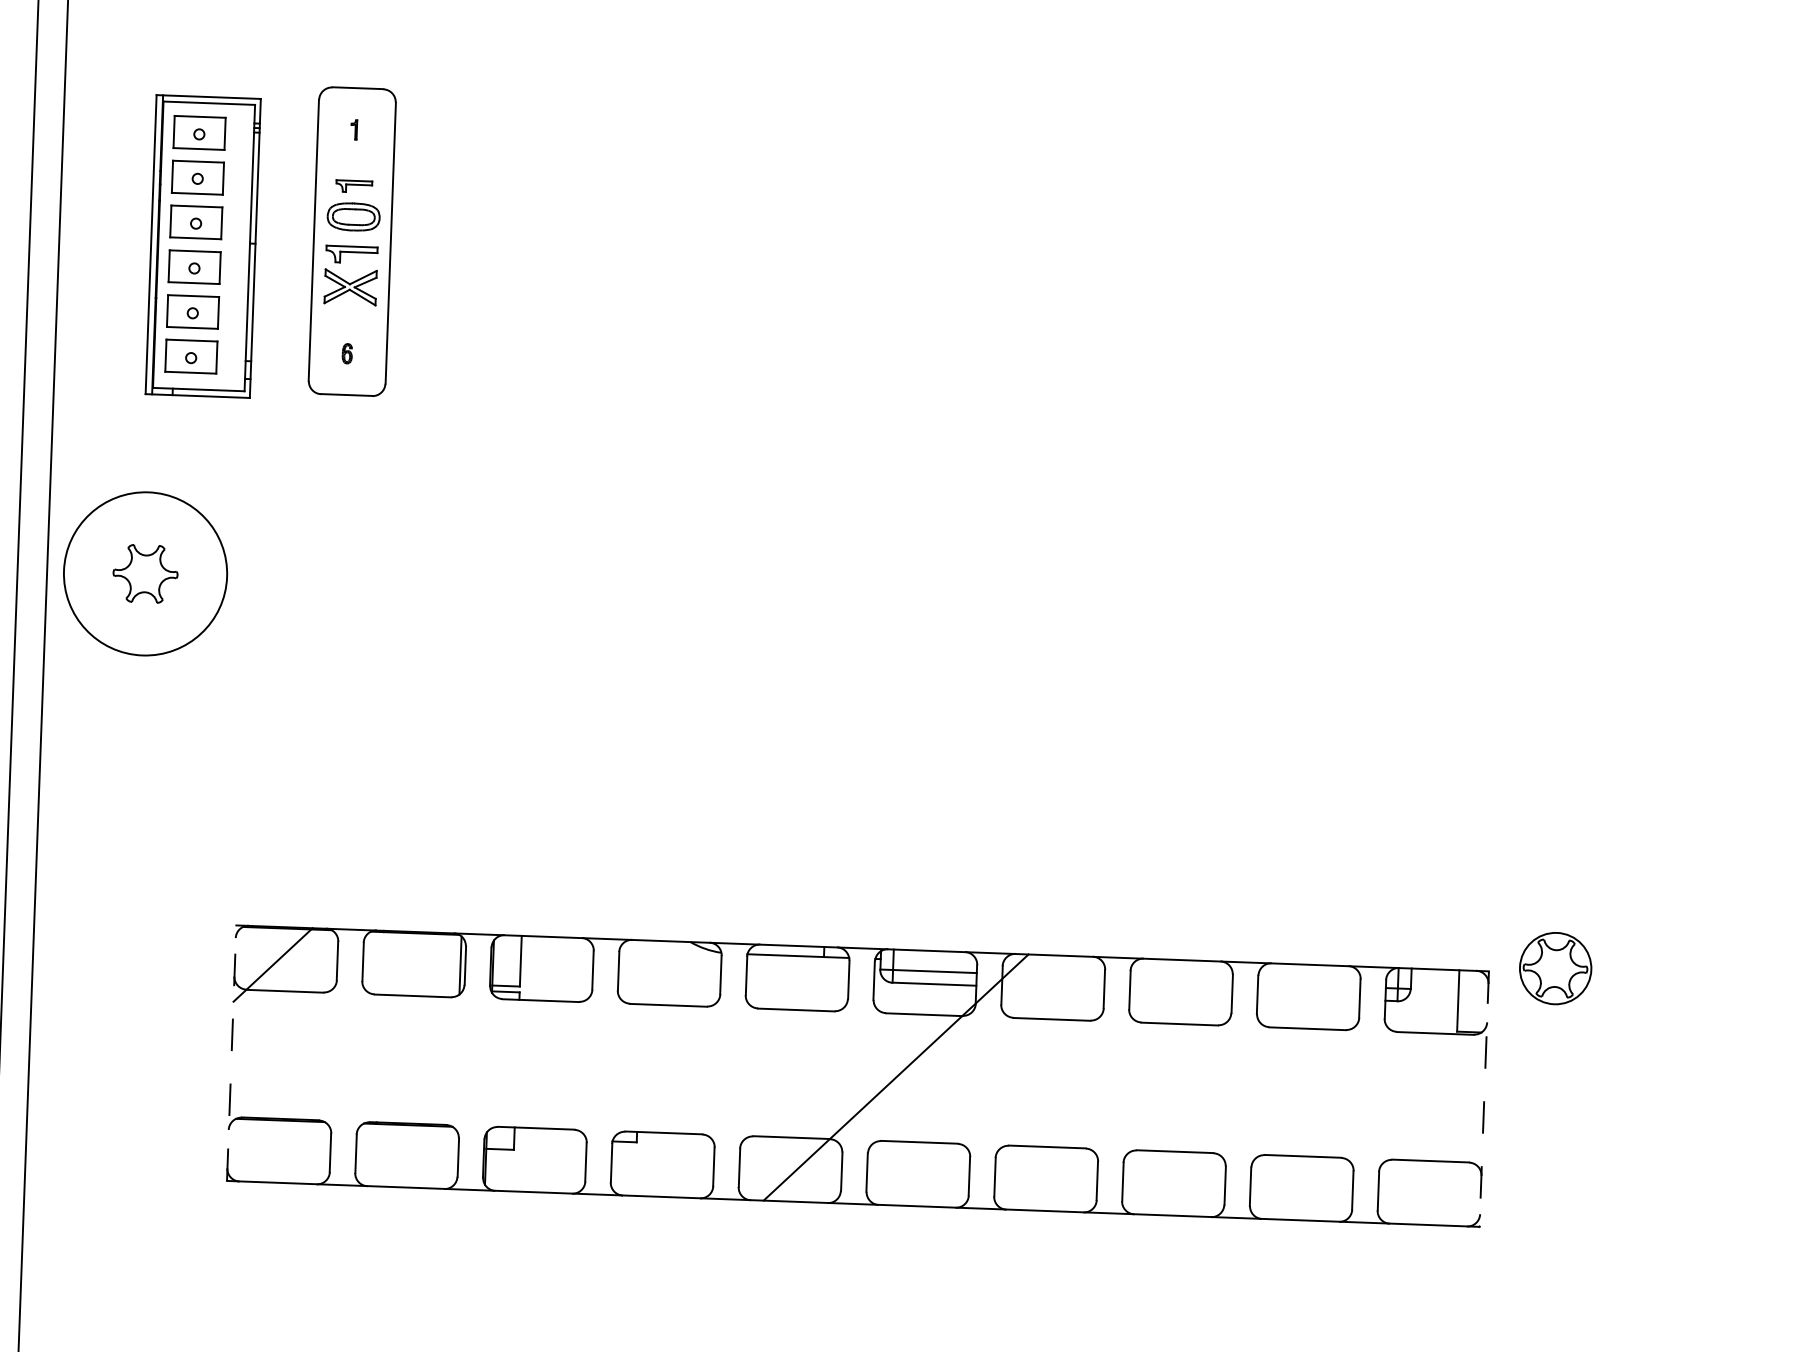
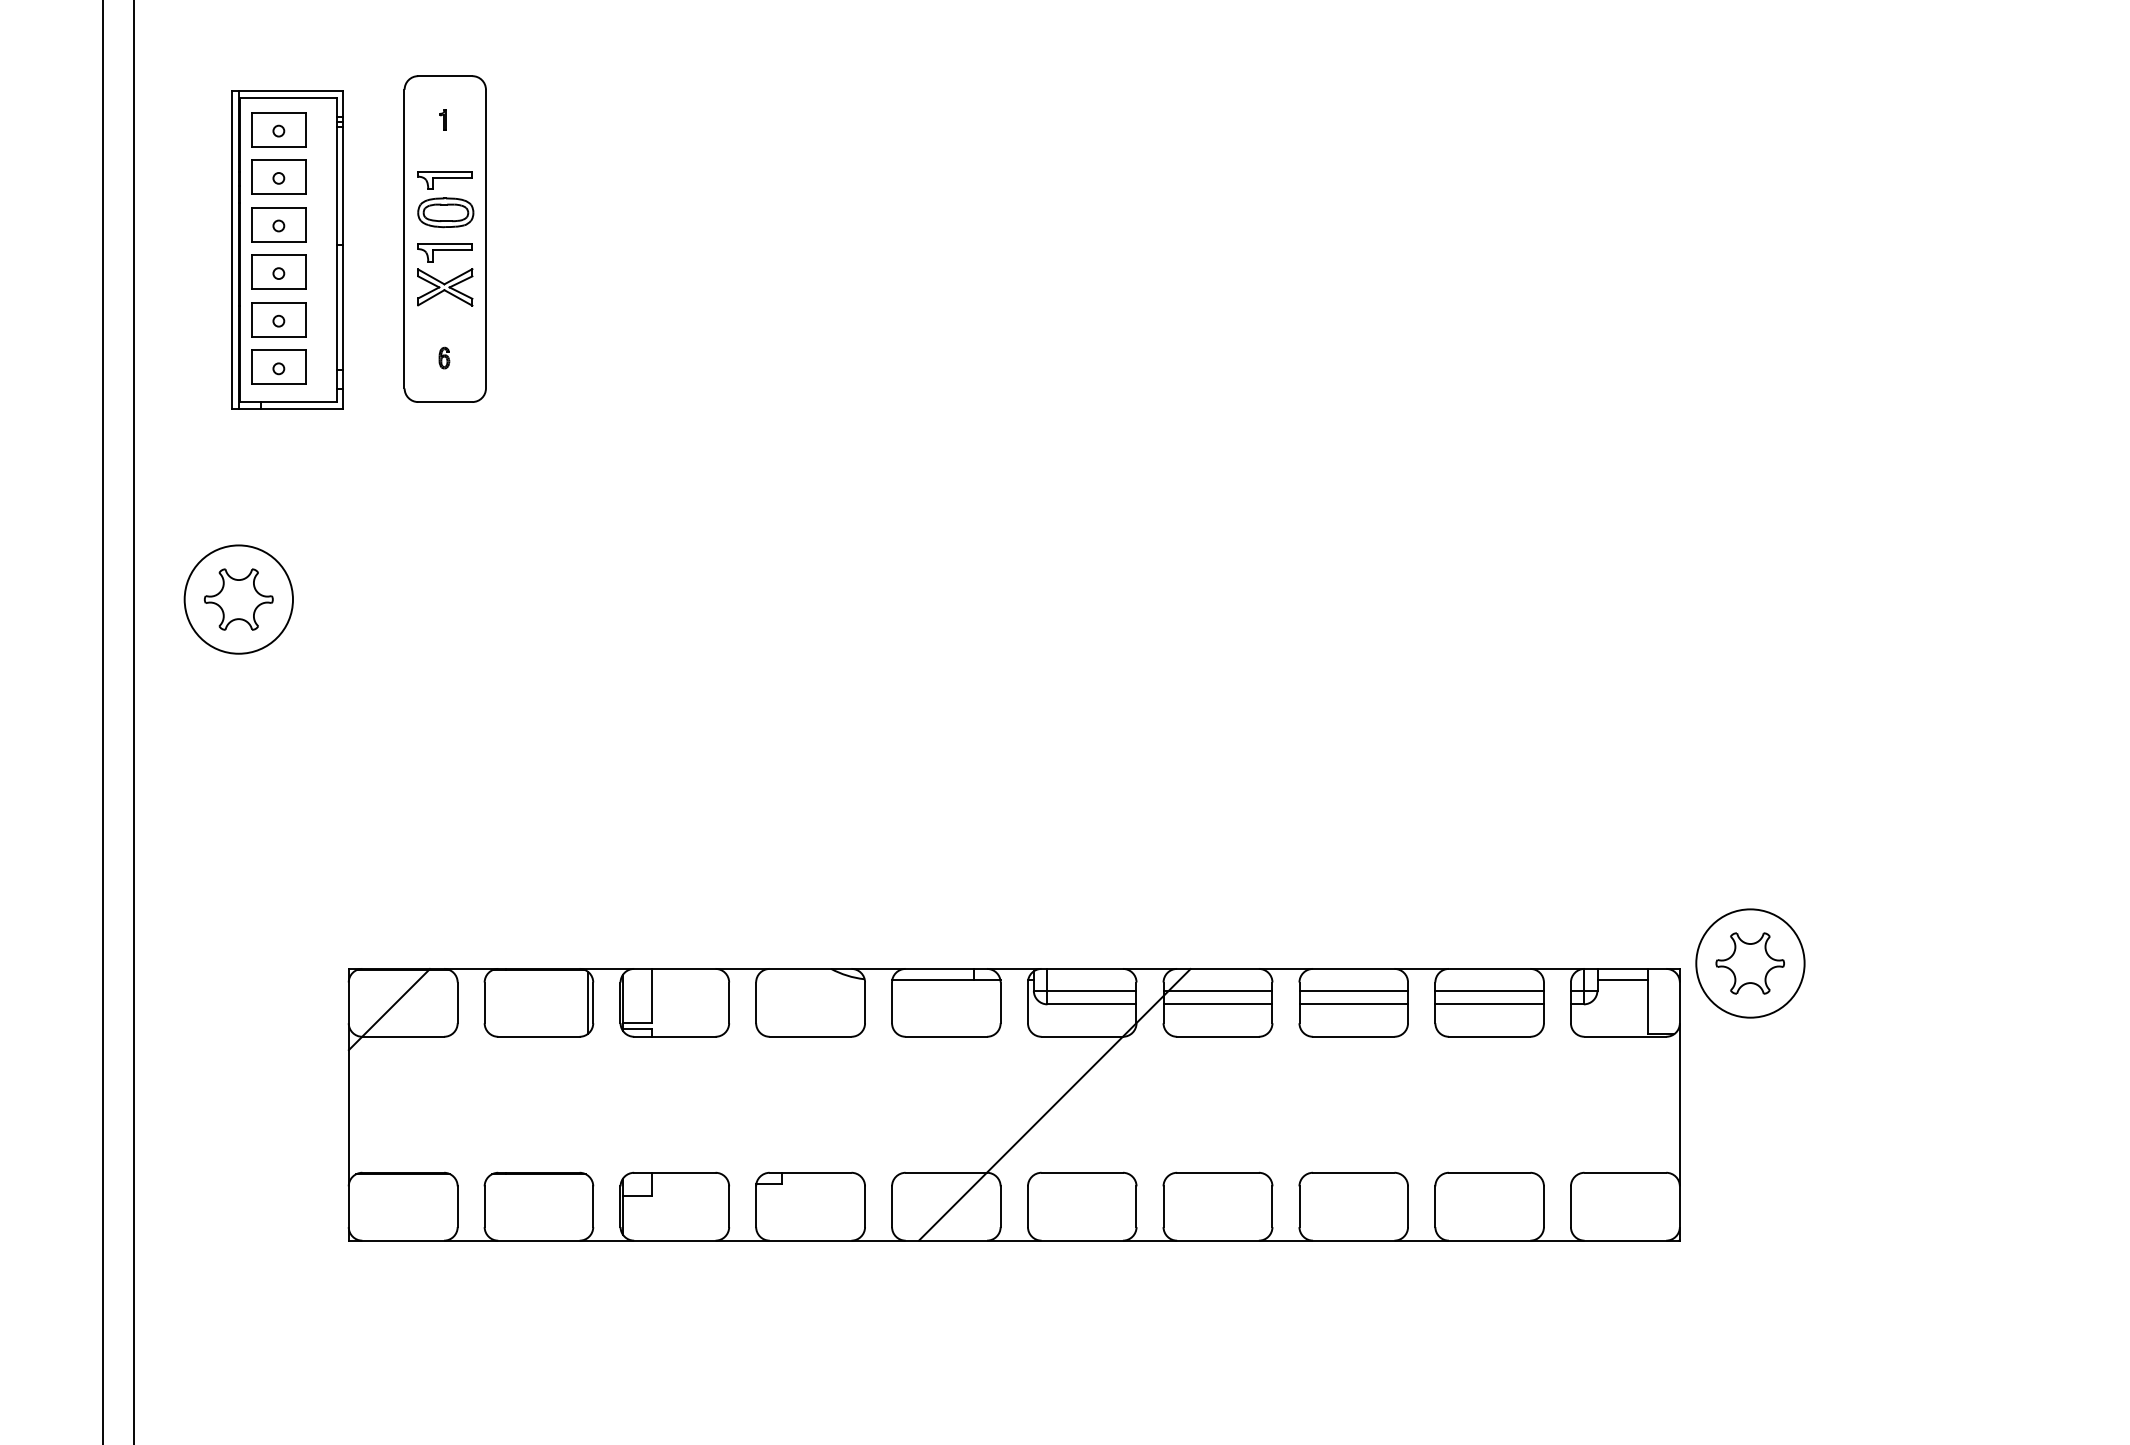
part: (353, 186) -> (444, 180), size x1.43
circle: (145, 573) -> (238, 599), size x0.62
circle: (1555, 968) -> (1750, 963), size x1.43
line: (1053, 975) -> (1217, 990), added
line: (1434, 979) -> (1622, 979), added
line: (1181, 980) -> (1353, 990), added
line: (1309, 984) -> (1489, 990), added
line: (1052, 988) -> (1217, 1004), added
line: (1180, 993) -> (1353, 1004), added
line: (1308, 998) -> (1489, 1004), added
line: (231, 1052) -> (348, 1104), dashed -> solid
line: (1484, 1098) -> (1679, 1104), dashed -> solid

